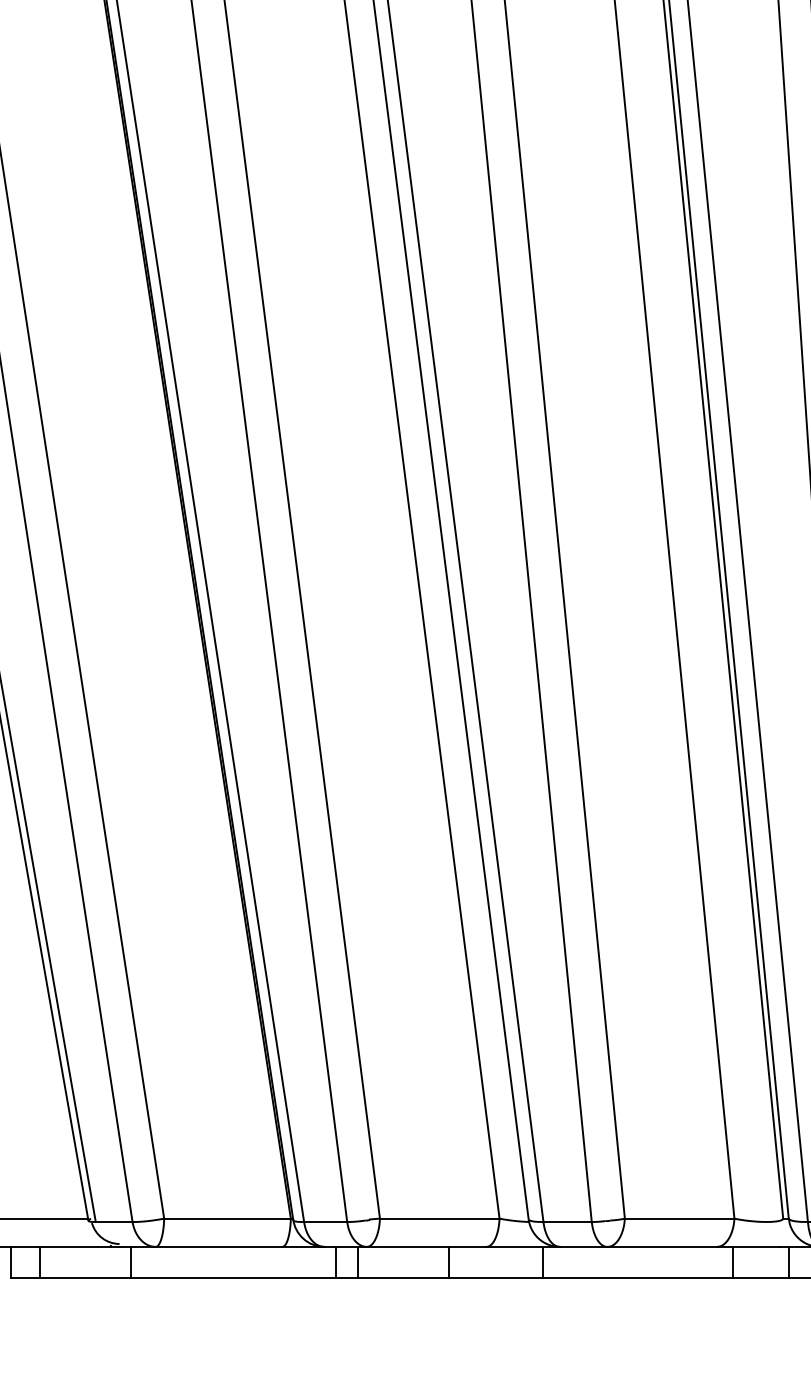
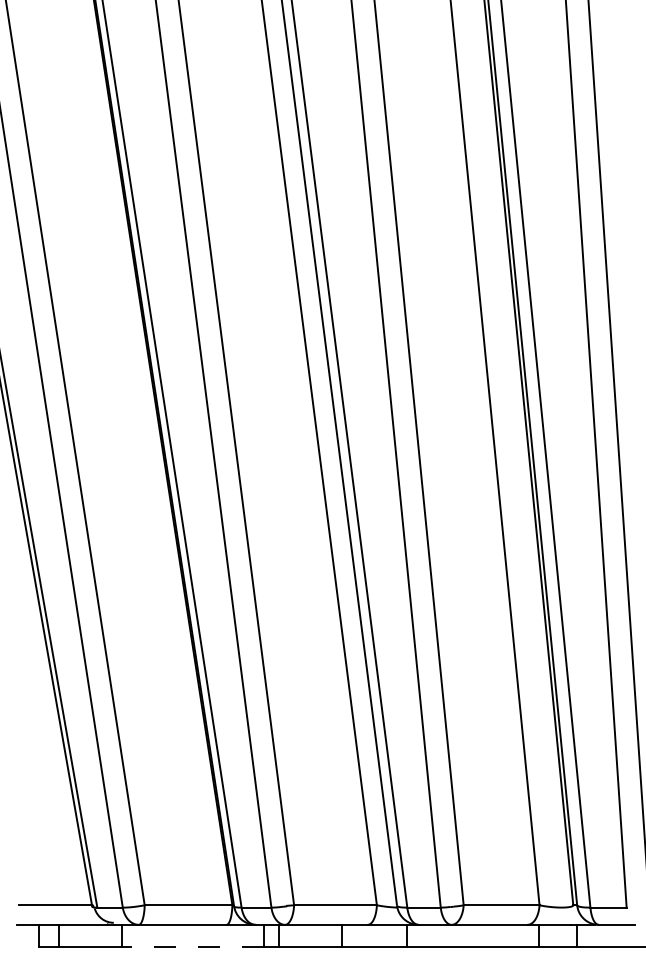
line: (233, 1278) -> (192, 946), solid -> dashed

